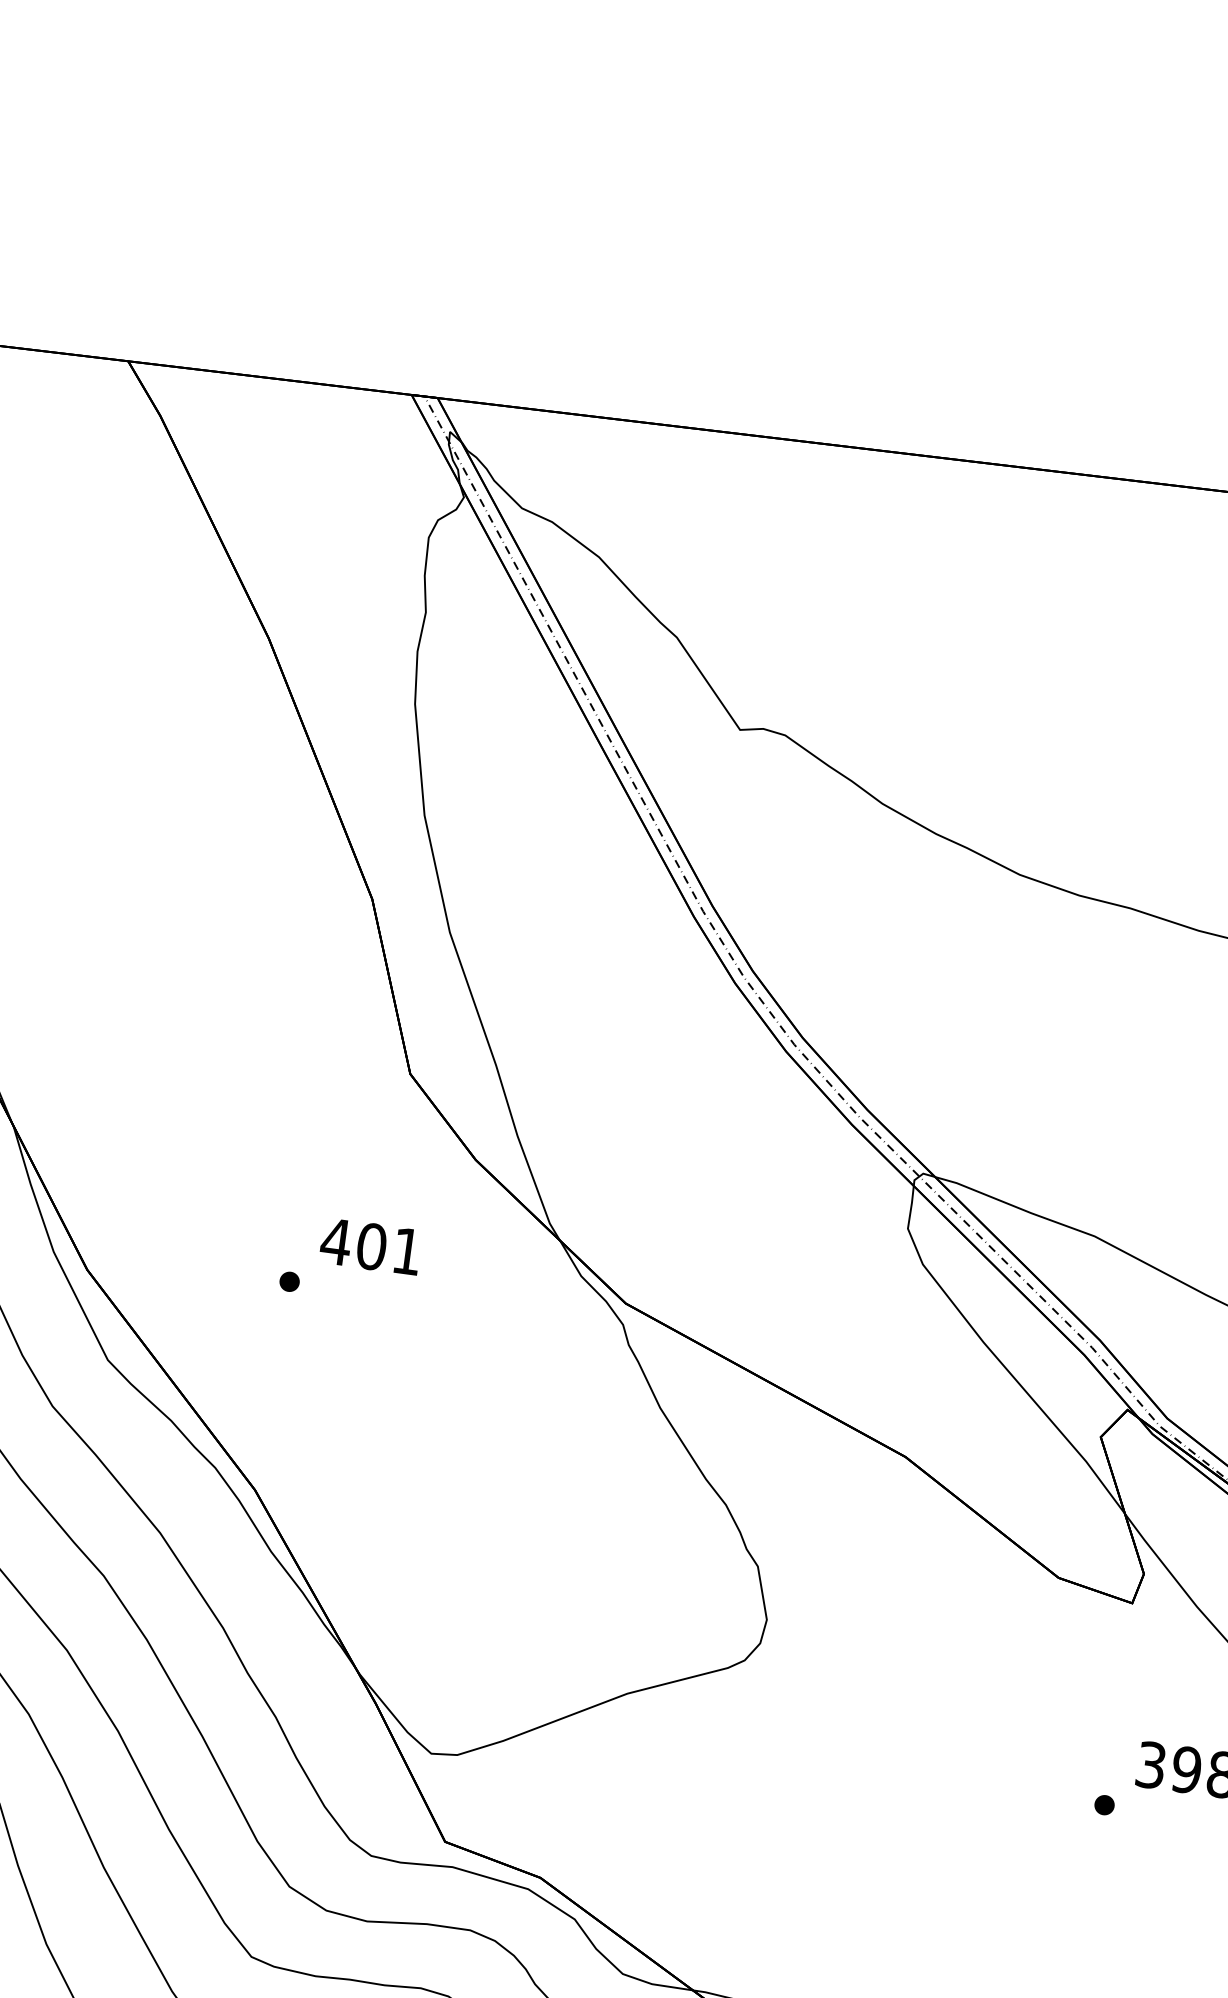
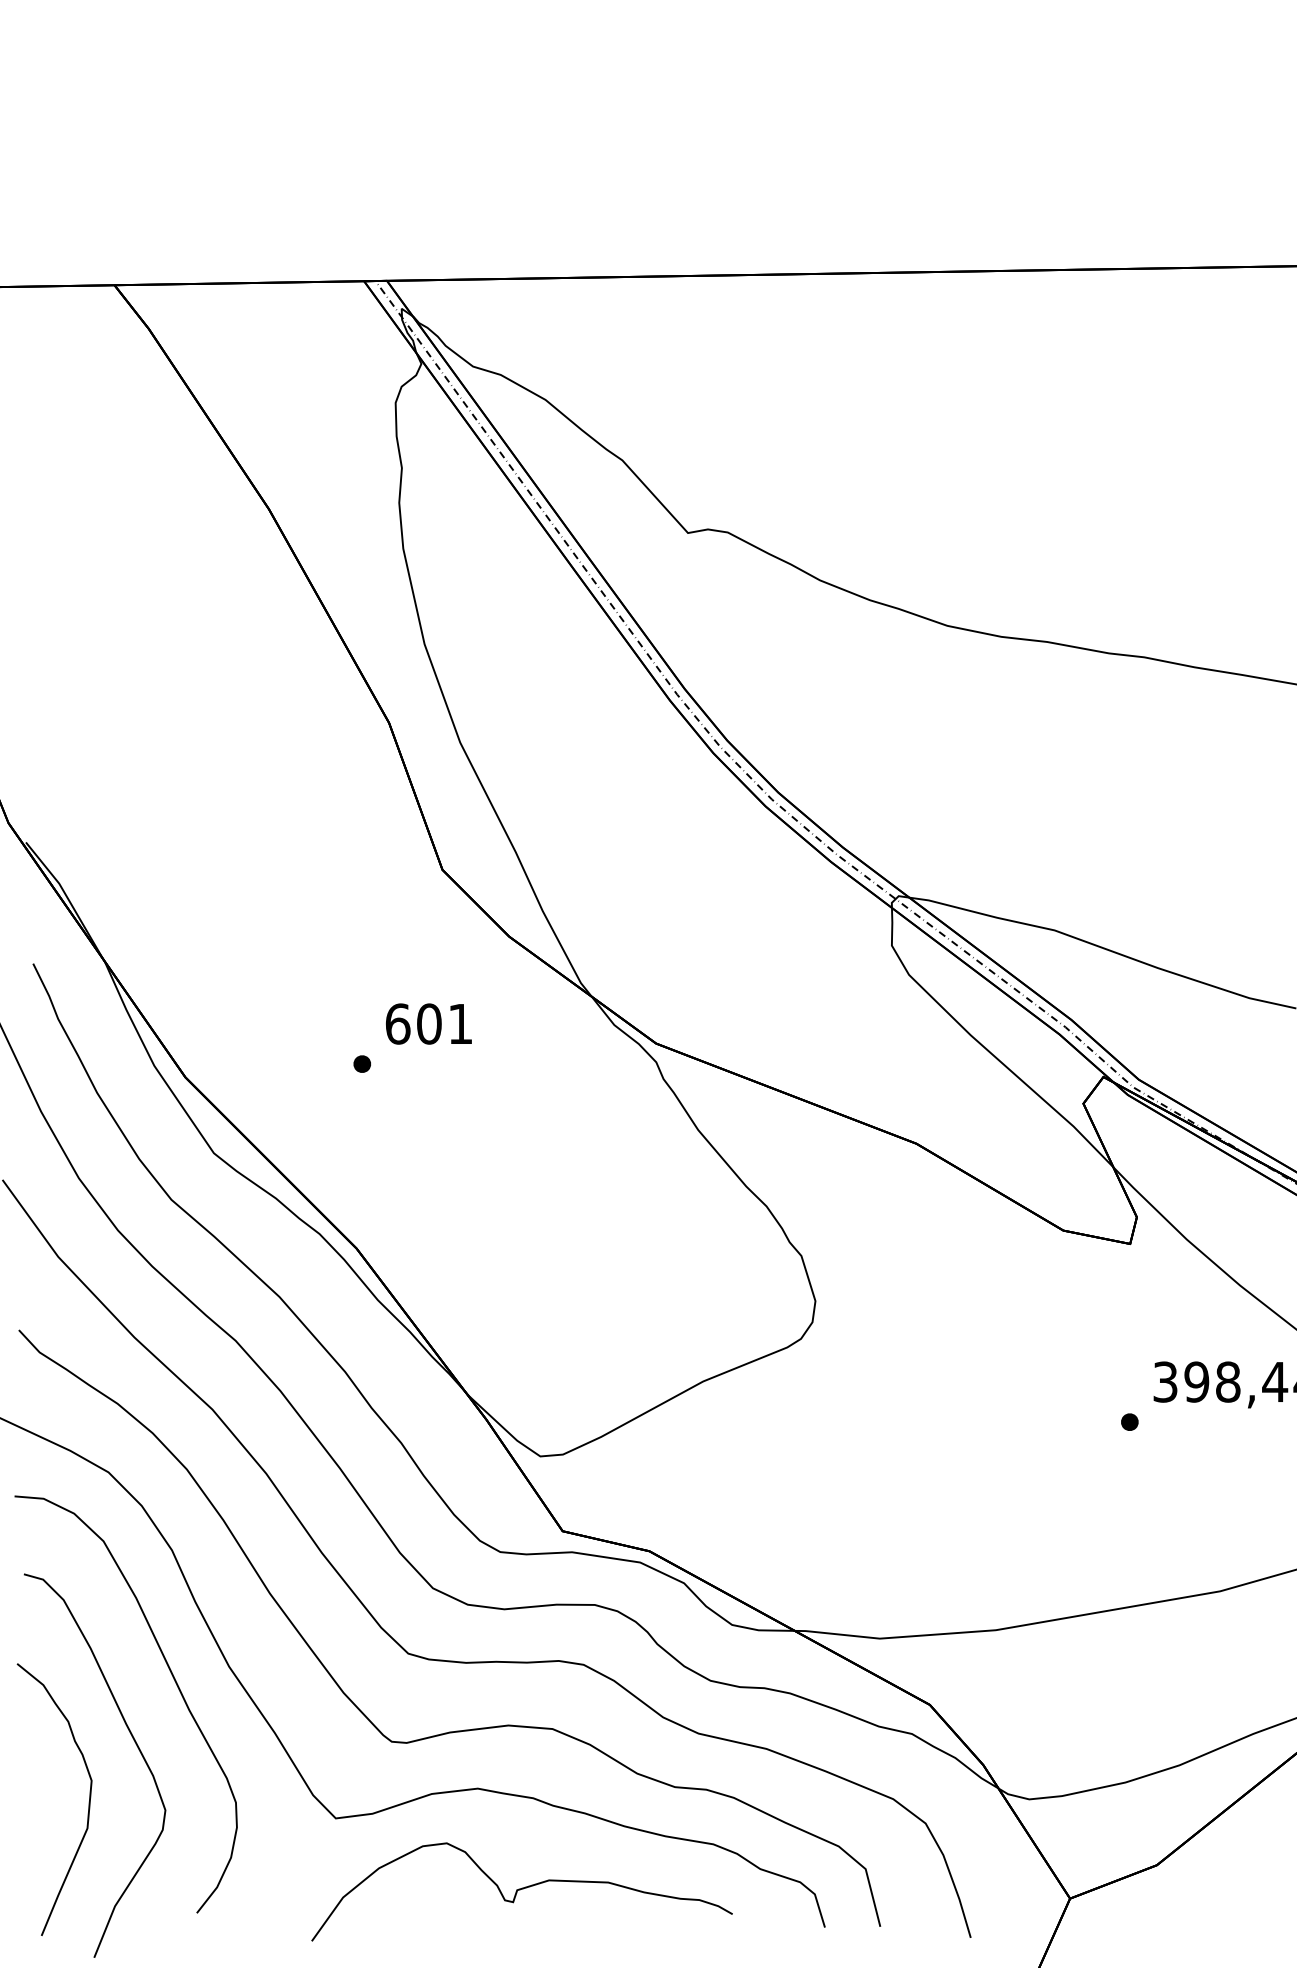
text: (335, 1241) -> (397, 1023), 401 -> 601

